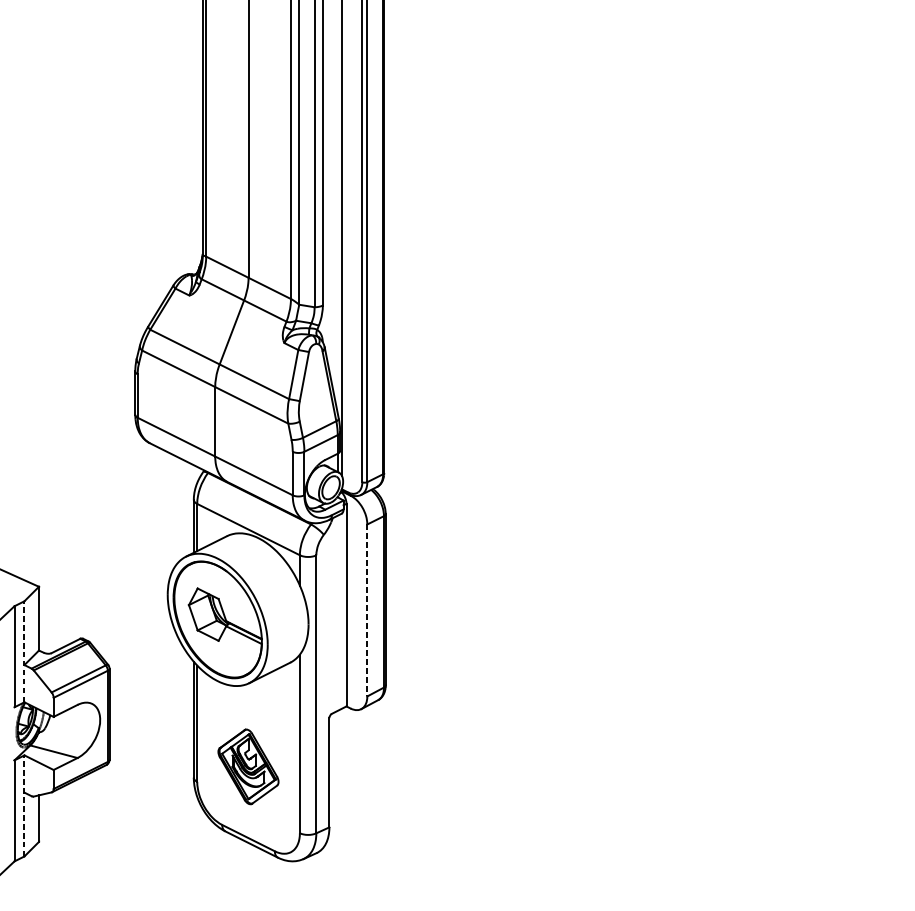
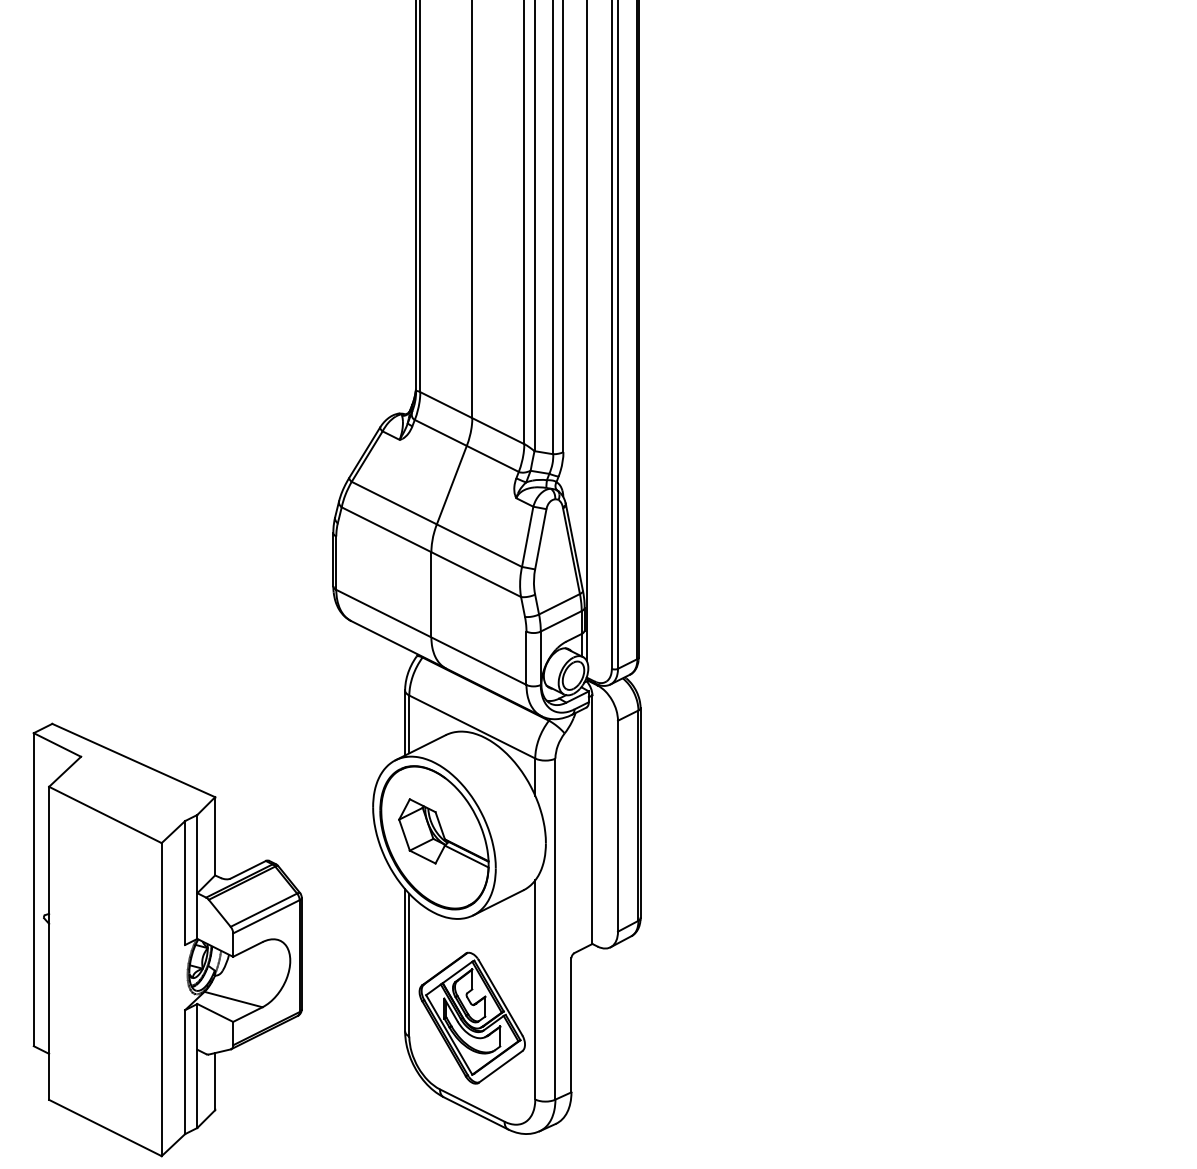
line: (367, 610) -> (618, 826), dashed -> solid
line: (24, 651) -> (197, 876), dashed -> solid
part: (247, 766) -> (471, 1017), size x1.43
line: (24, 806) -> (197, 1066), dashed -> solid

